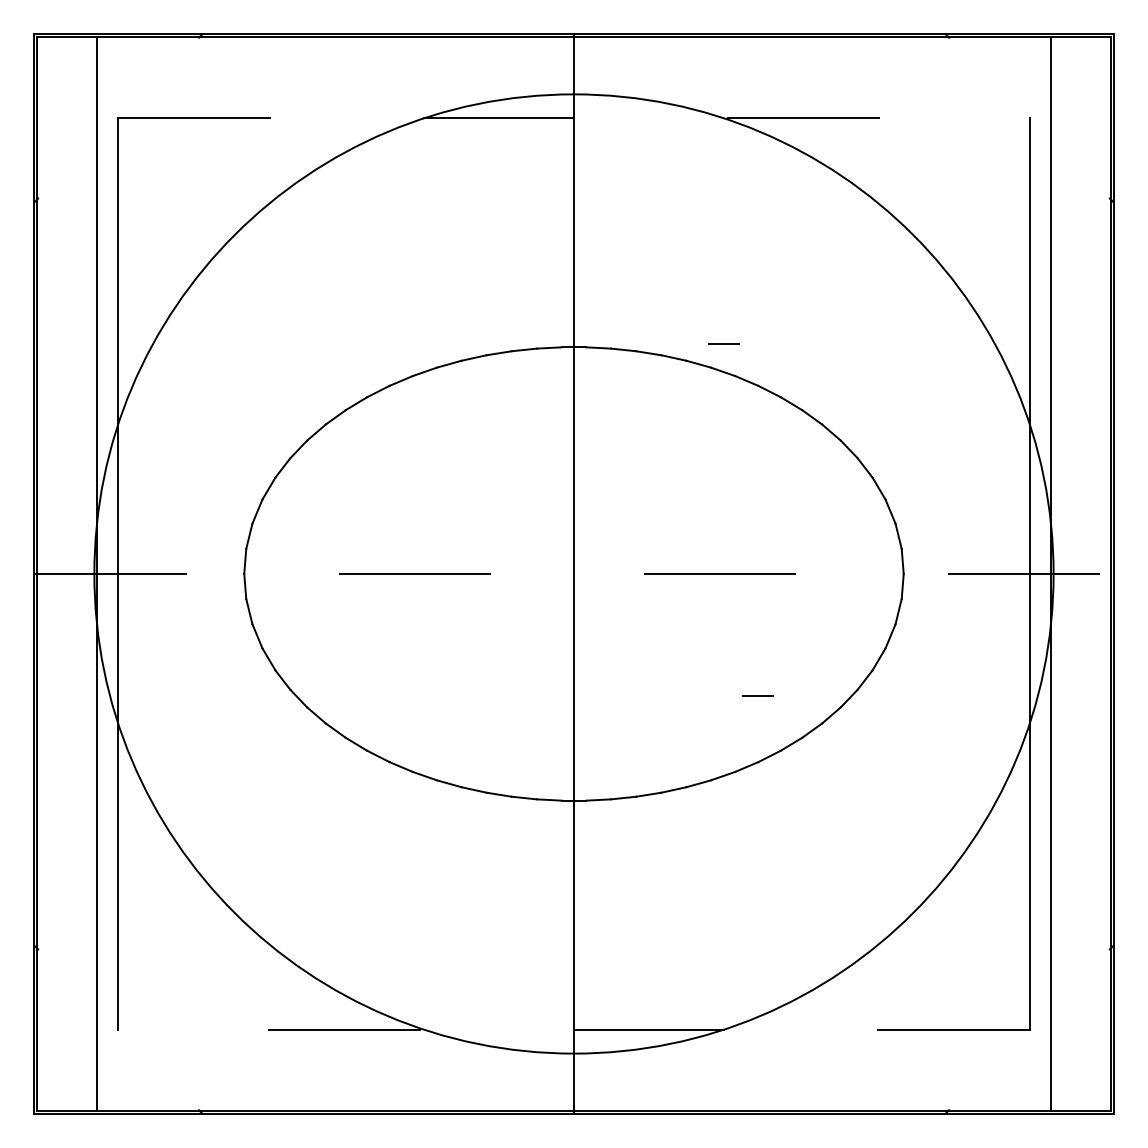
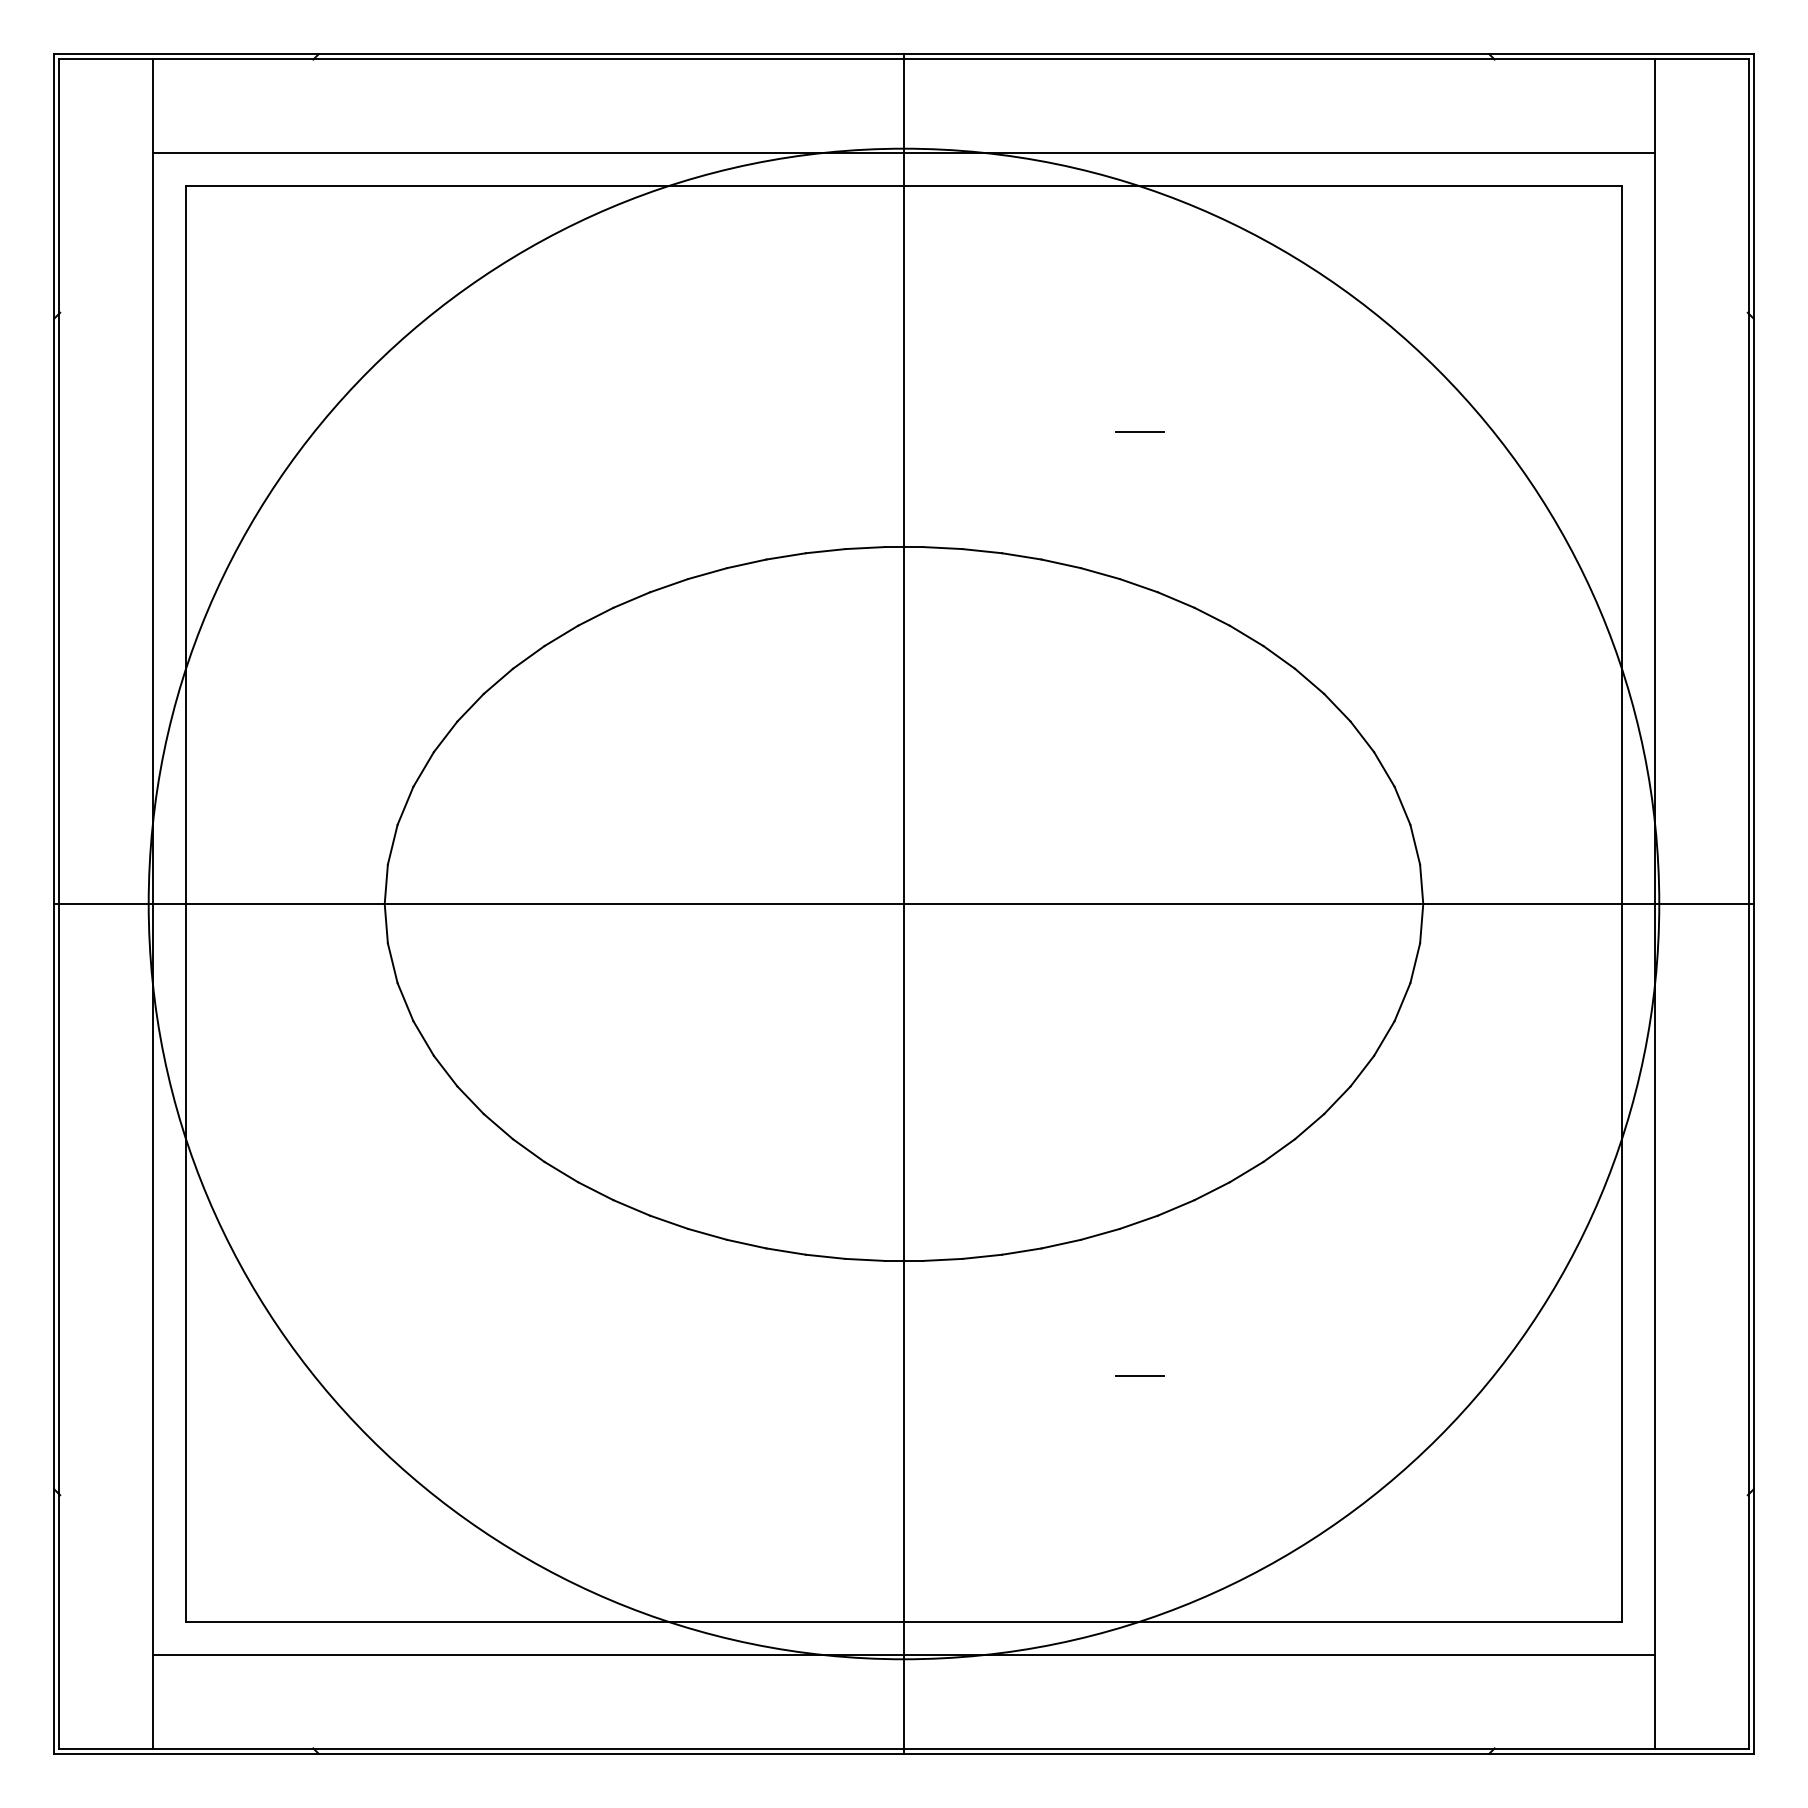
line: (573, 97) -> (903, 153), added
line: (573, 118) -> (903, 186), dashed -> solid
line: (723, 343) -> (1139, 430), moved
line: (573, 574) -> (903, 904), dashed -> solid
line: (757, 695) -> (1139, 1375), moved
line: (574, 1029) -> (904, 1621), dashed -> solid
line: (573, 1050) -> (903, 1654), added

